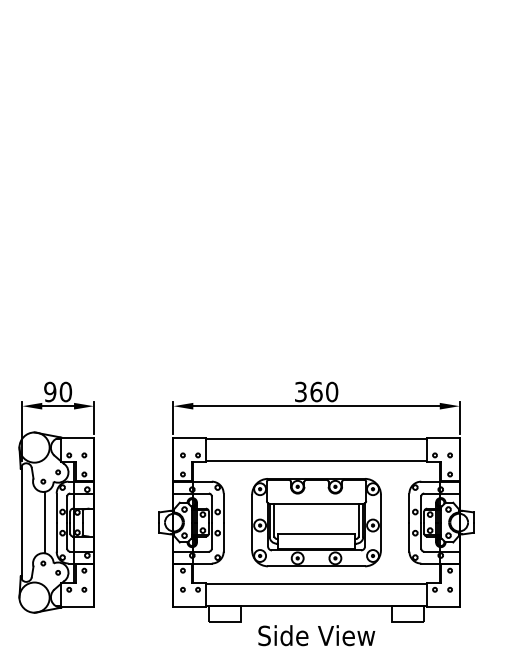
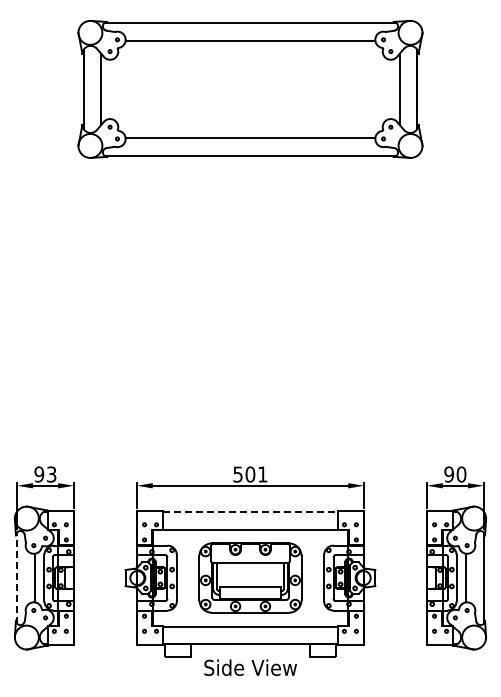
text: (65, 391) -> (51, 474), 90 -> 93
text: (316, 391) -> (250, 474), 360 -> 501
line: (316, 438) -> (250, 511), solid -> dashed
line: (22, 523) -> (17, 578), solid -> dashed

